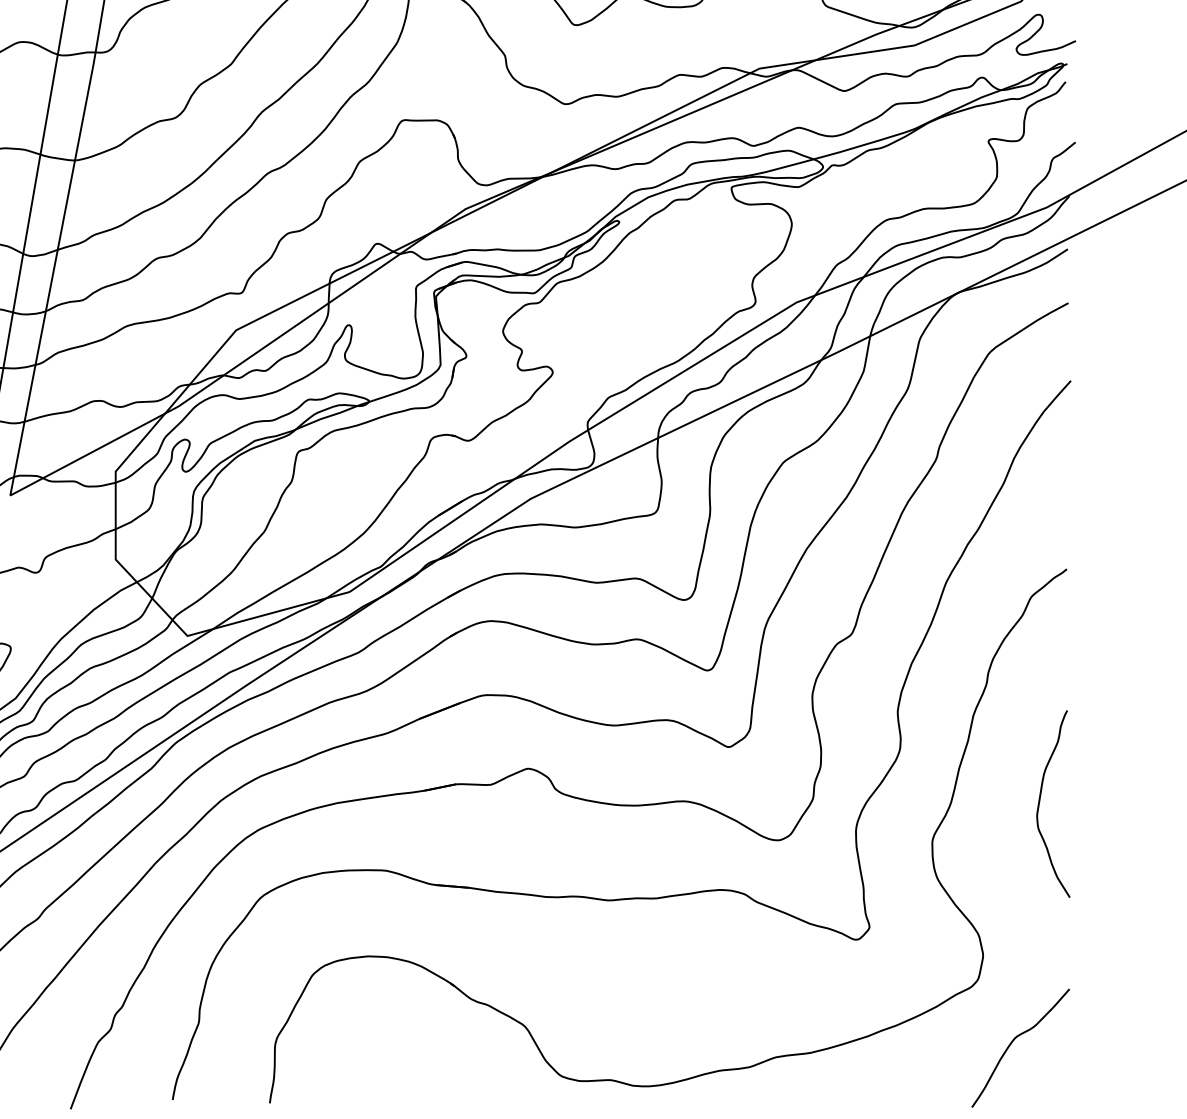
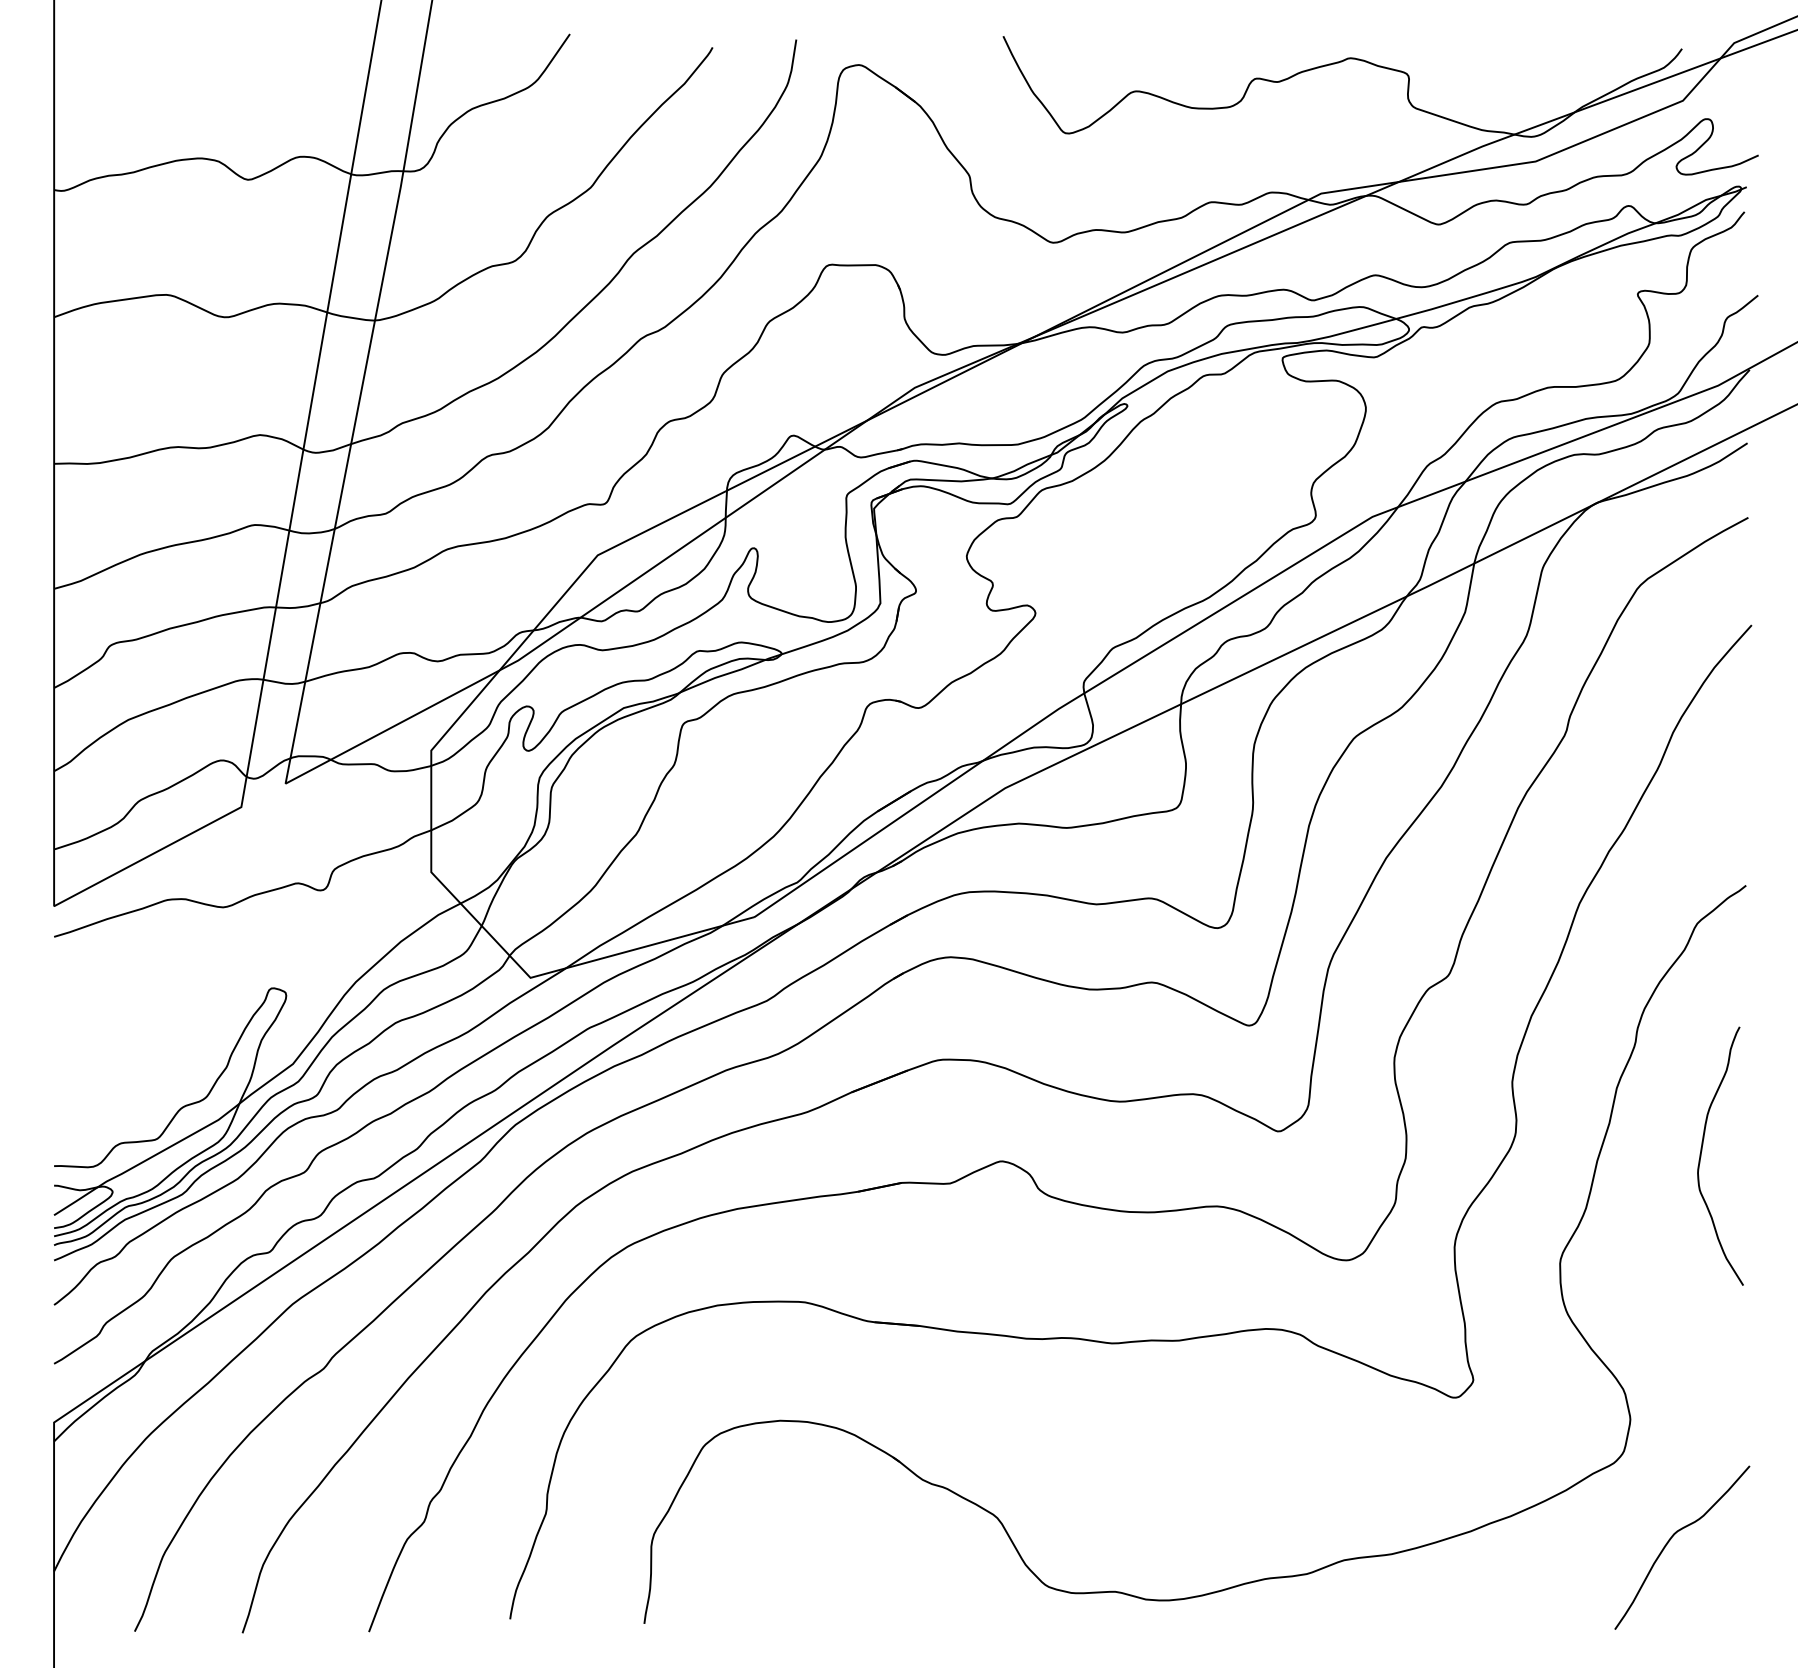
curve: (1040, 800) -> (1702, 1151), moved

